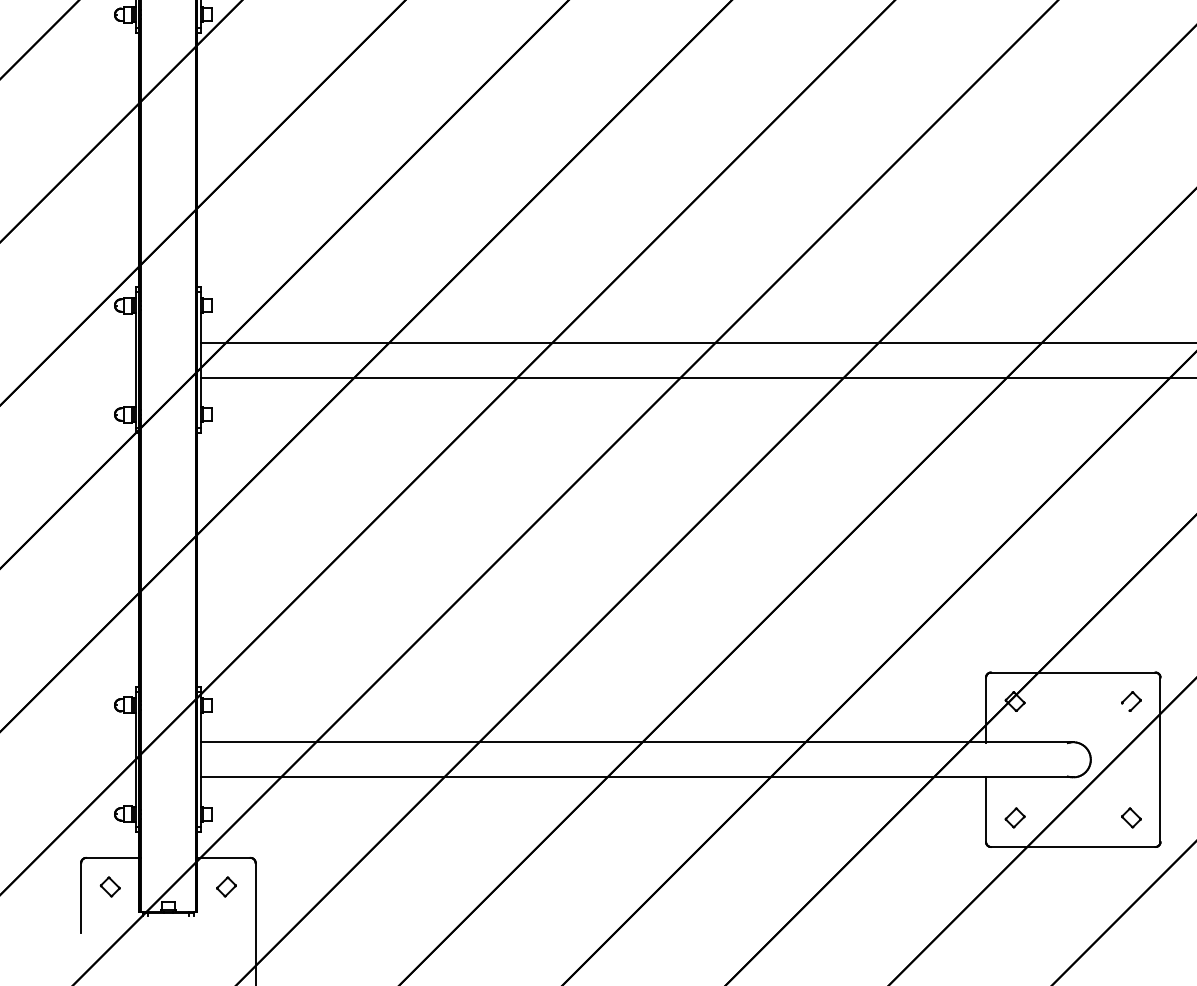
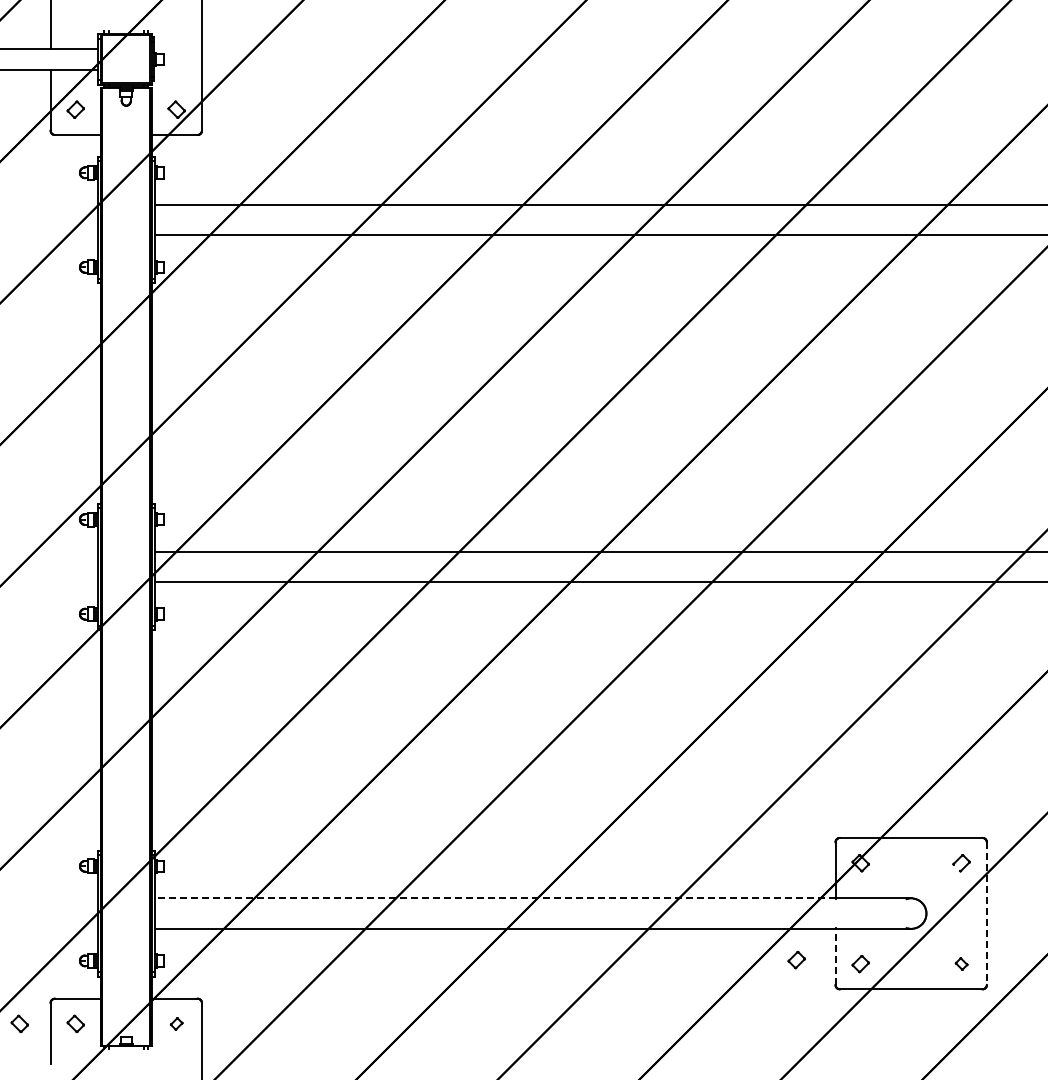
line: (592, 742) -> (494, 898), solid -> dashed
line: (1160, 760) -> (986, 914), solid -> dashed
line: (985, 809) -> (835, 956), solid -> dashed
part: (941, 813) -> (796, 960), added
part: (1131, 817) -> (961, 963), size x0.7
part: (45, 886) -> (19, 1023), added
part: (226, 886) -> (176, 1023), size x0.7

